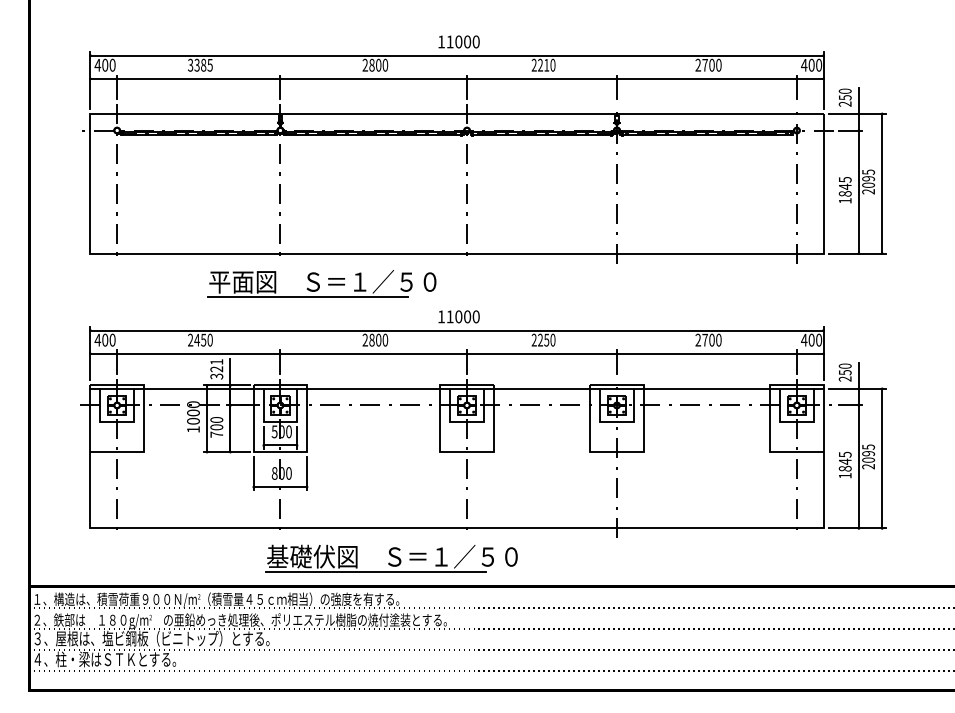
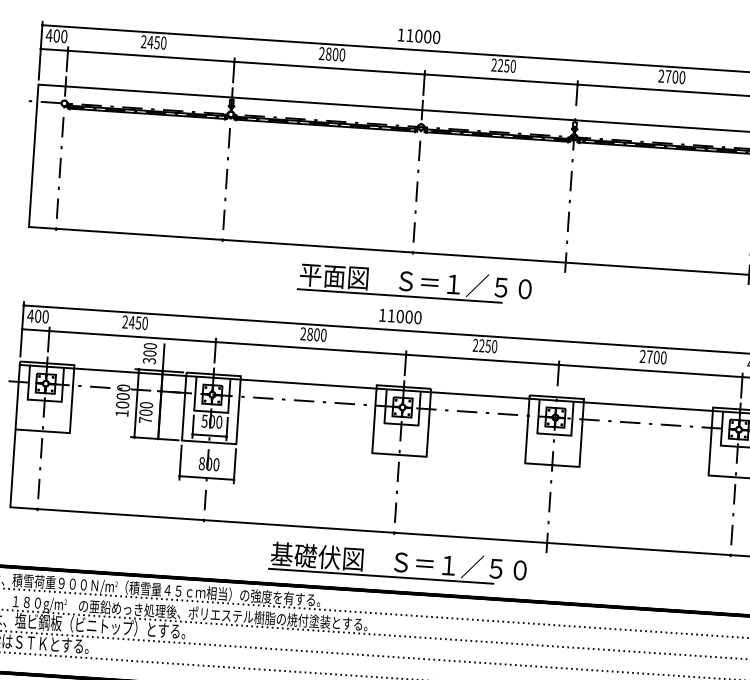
text: (200, 64) -> (153, 41), 3385 -> 2450
text: (546, 65) -> (506, 66), 2210 -> 2250
part: (321, 283) -> (414, 283), moved
text: (216, 365) -> (149, 349), 321 -> 300
part: (391, 558) -> (397, 563), moved

